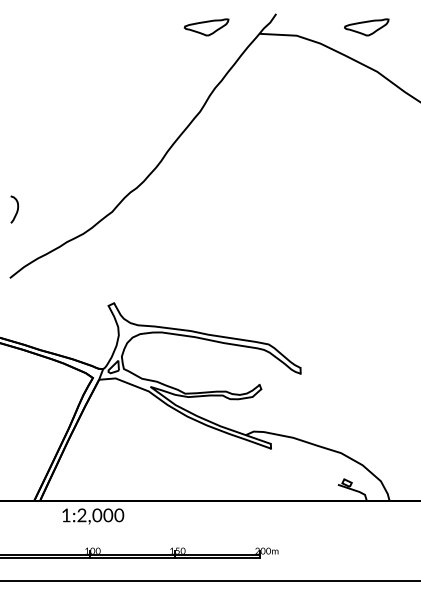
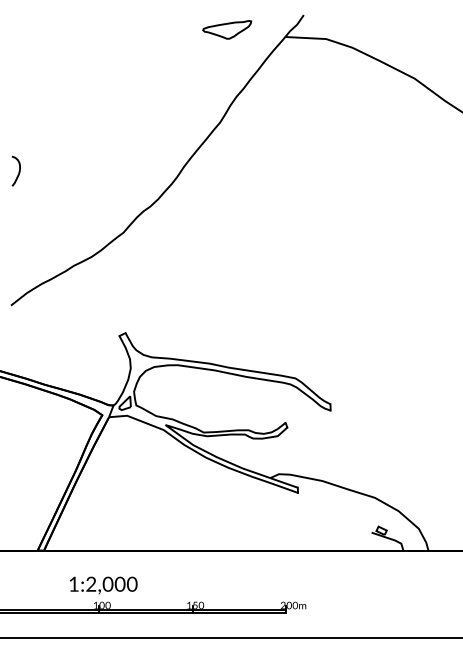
part: (366, 27) -> (403, 29), removed
curve: (16, 209) -> (18, 171), moved
text: (93, 516) -> (103, 585), moved

